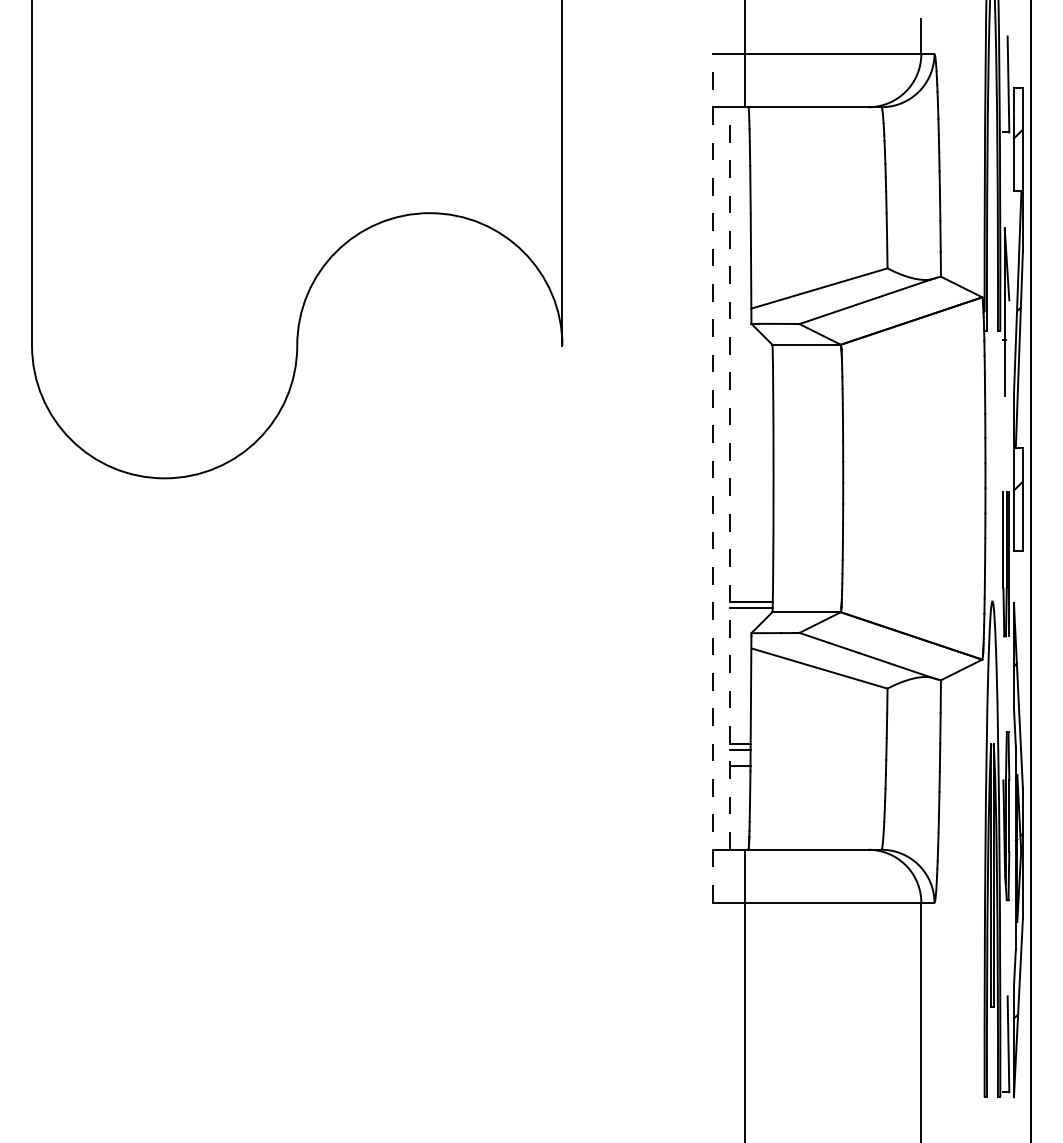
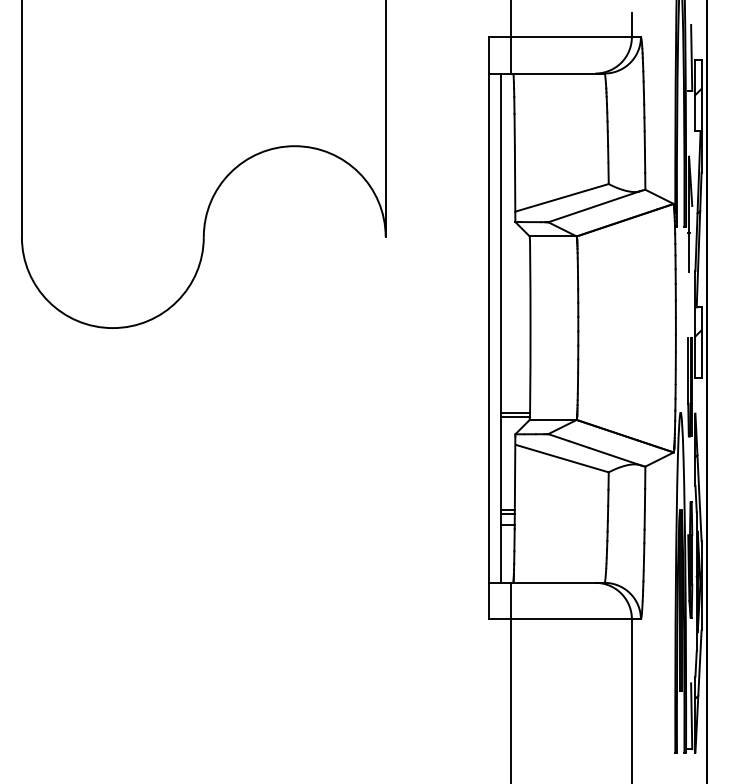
line: (712, 477) -> (488, 327), dashed -> solid
line: (729, 478) -> (500, 328), dashed -> solid

